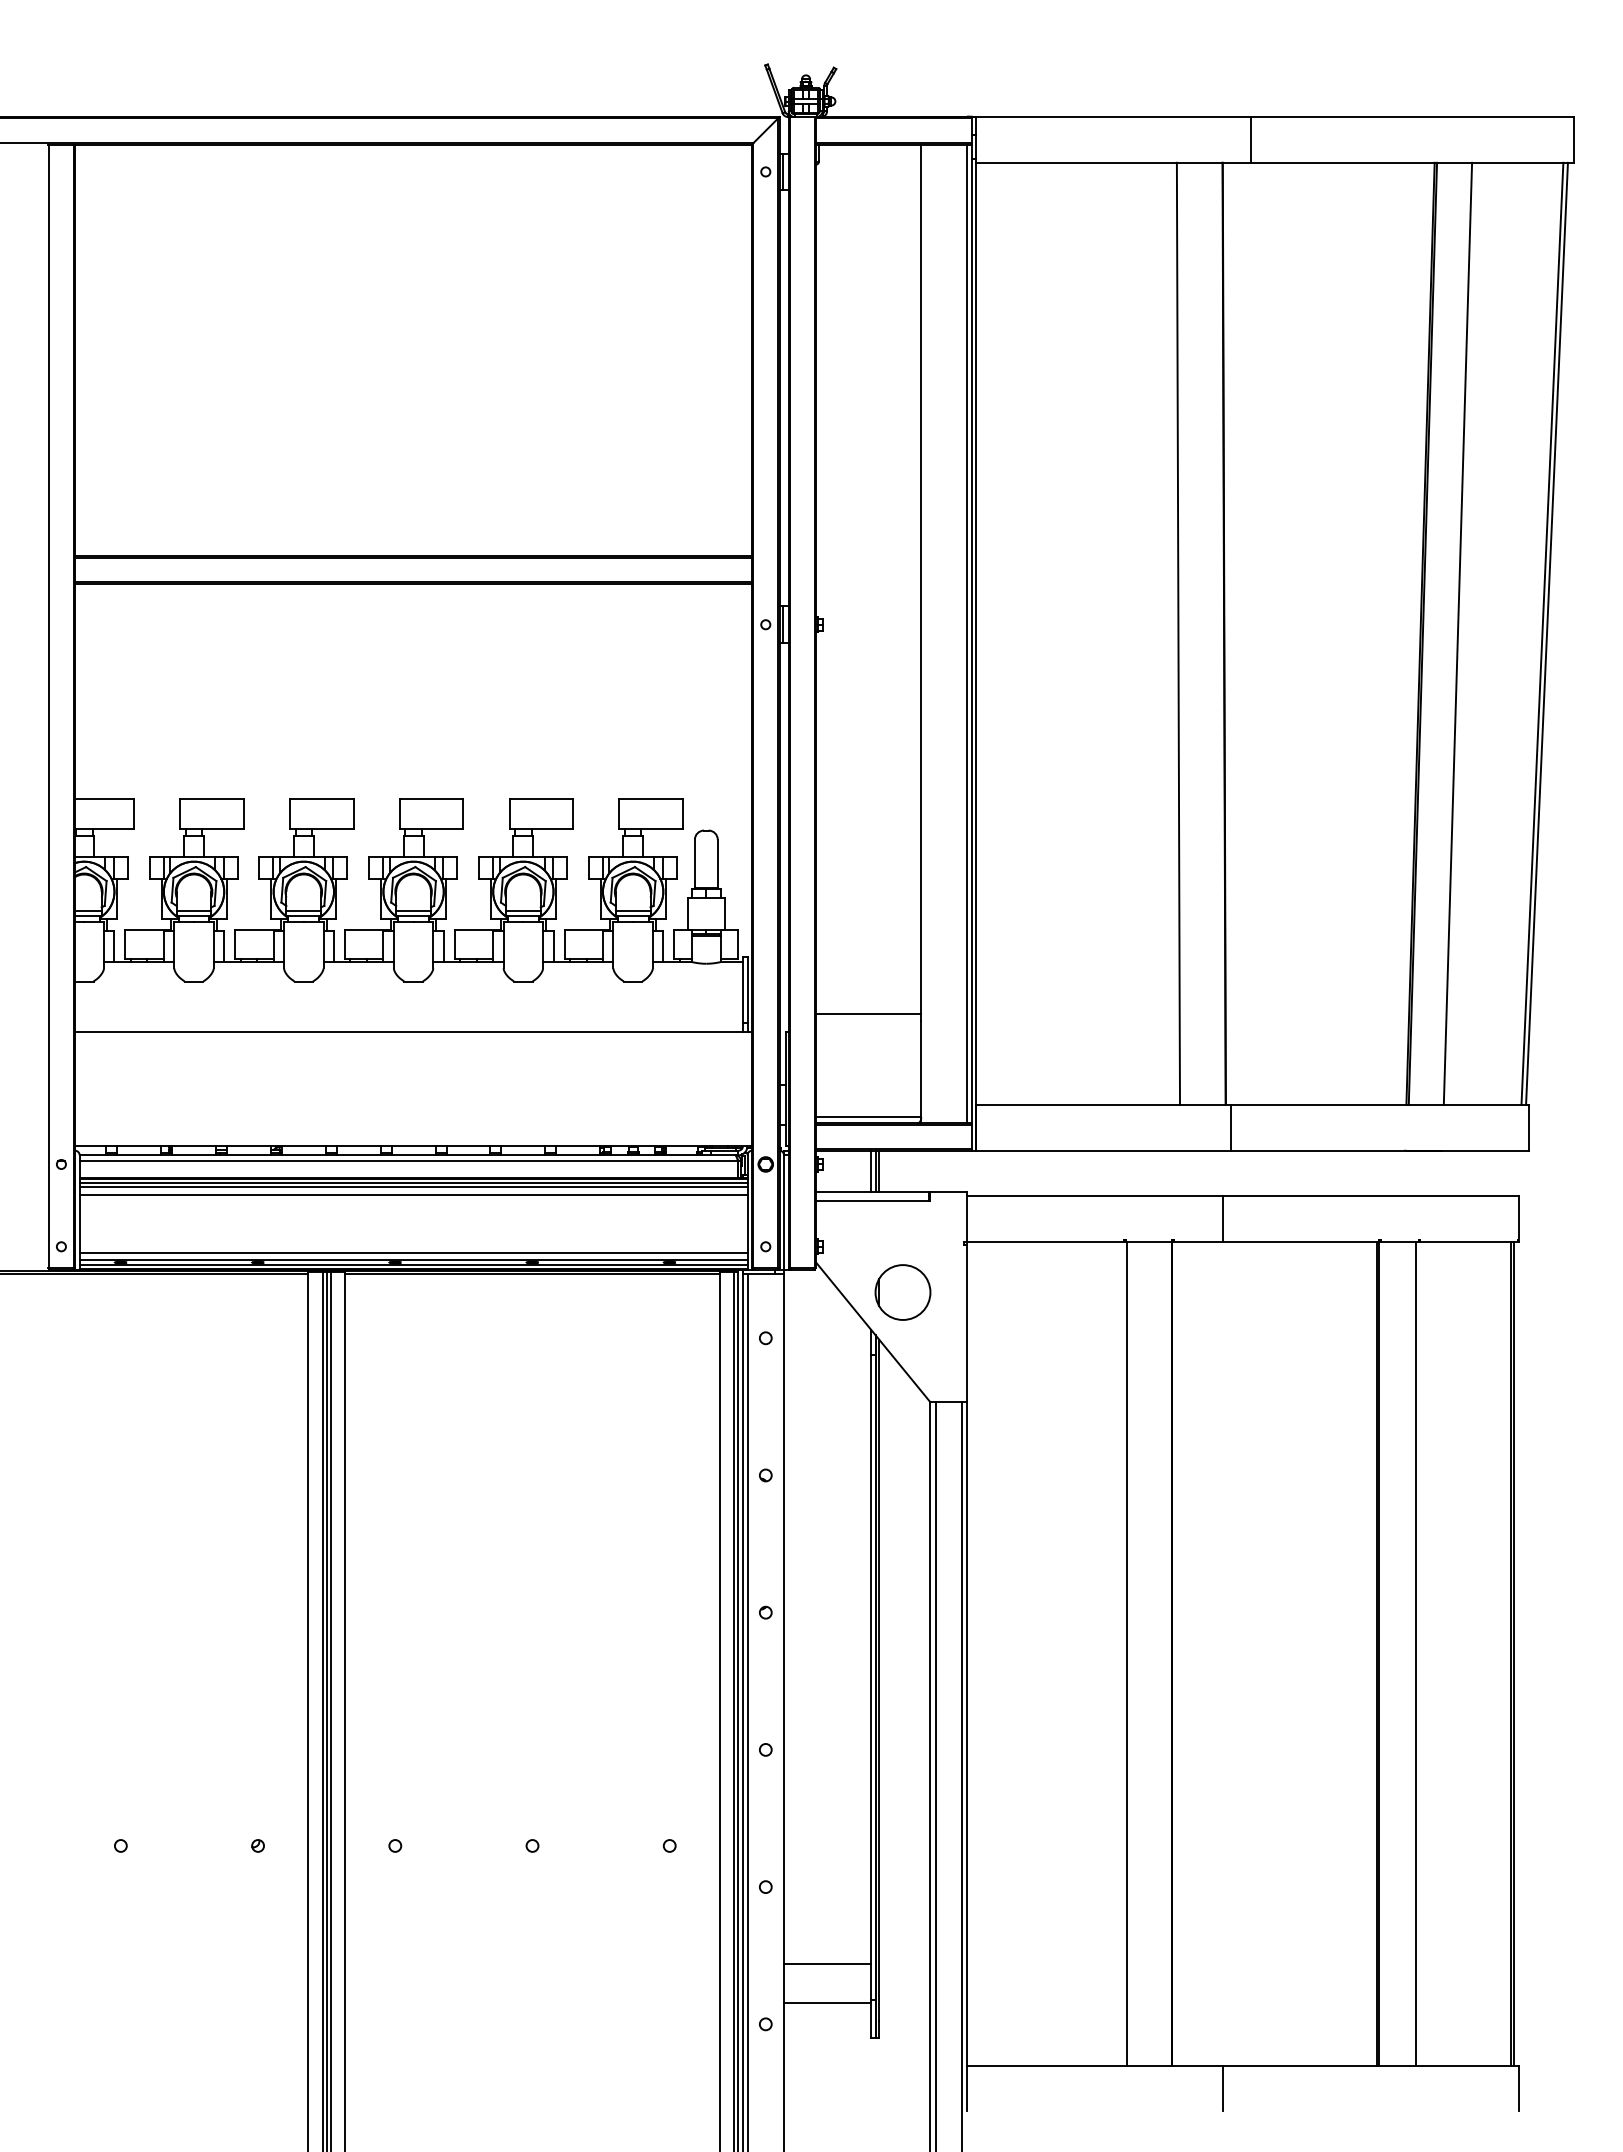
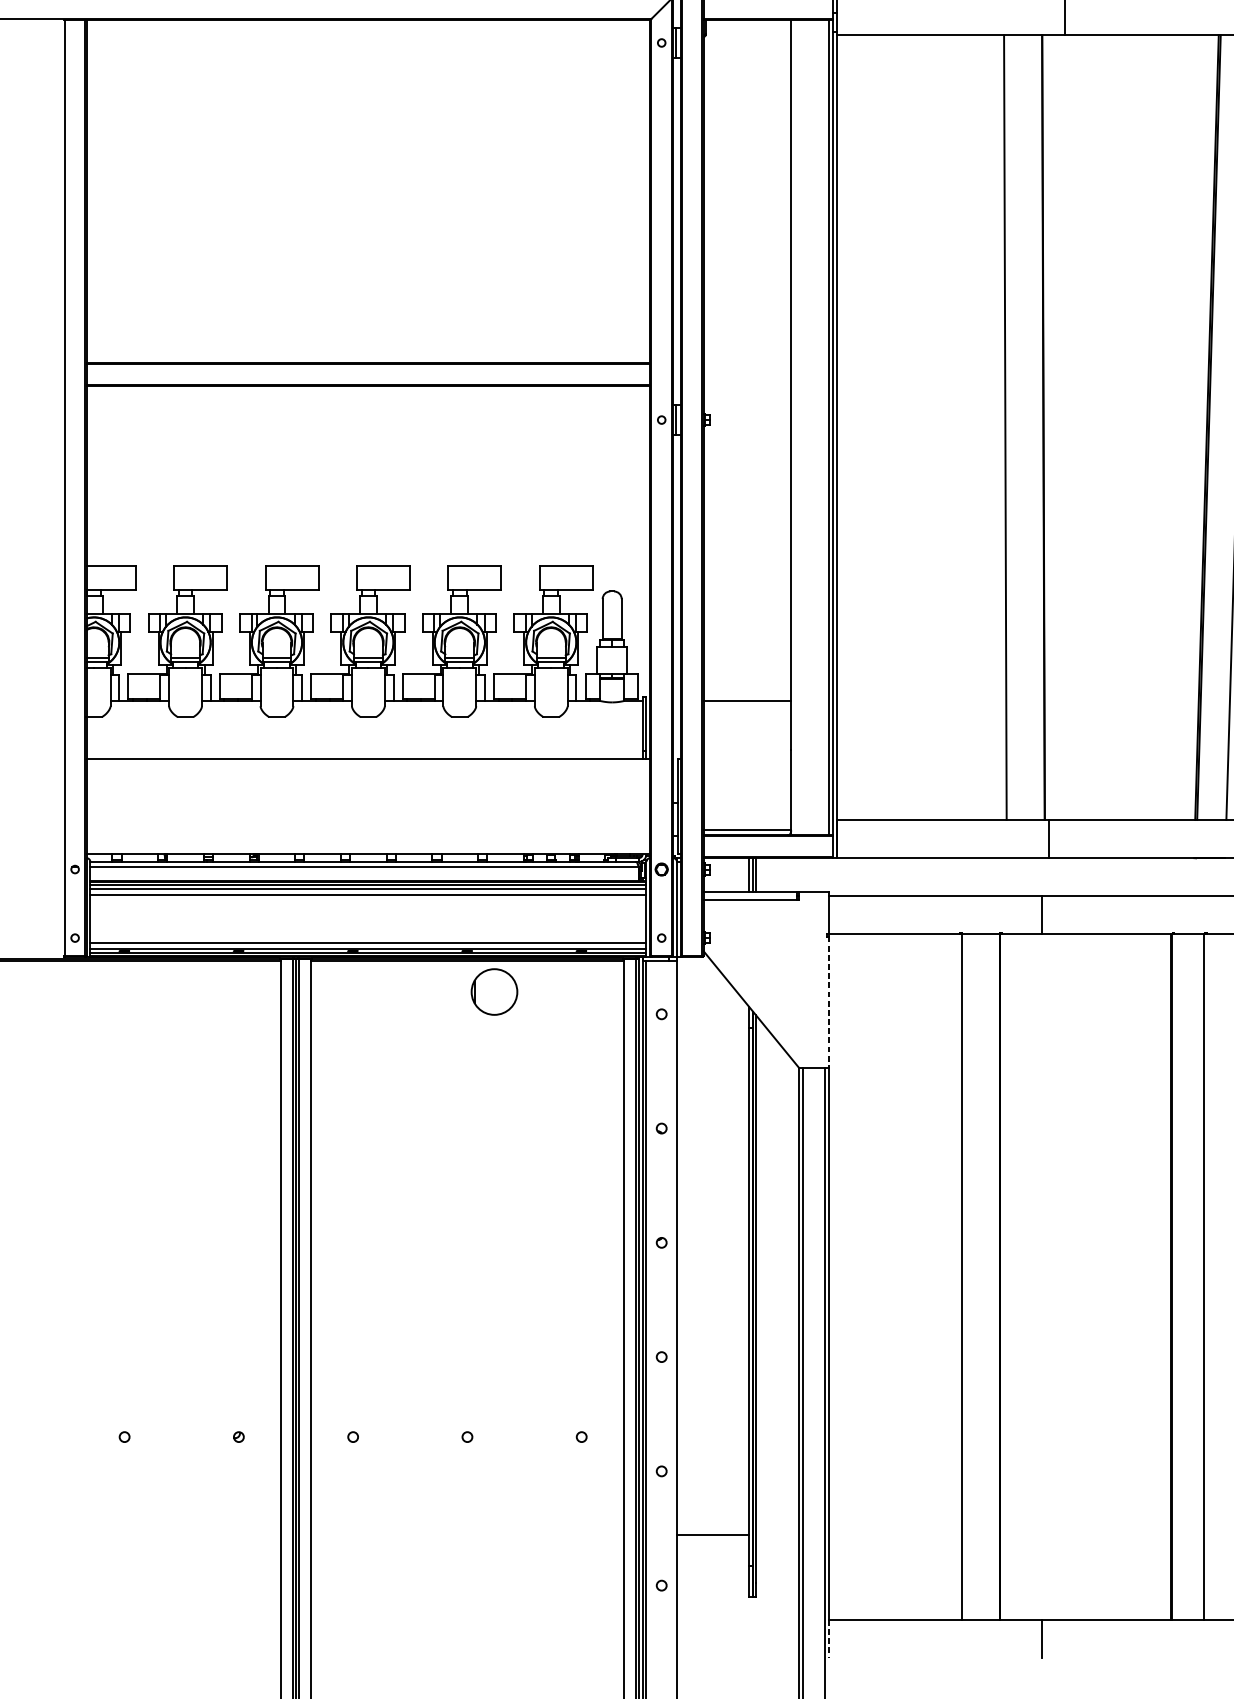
line: (868, 1013) -> (747, 700), moved
part: (902, 1292) -> (494, 992), moved
line: (967, 1323) -> (829, 1002), solid -> dashed
line: (827, 2003) -> (713, 1568), removed
line: (966, 2088) -> (828, 1639), solid -> dashed

